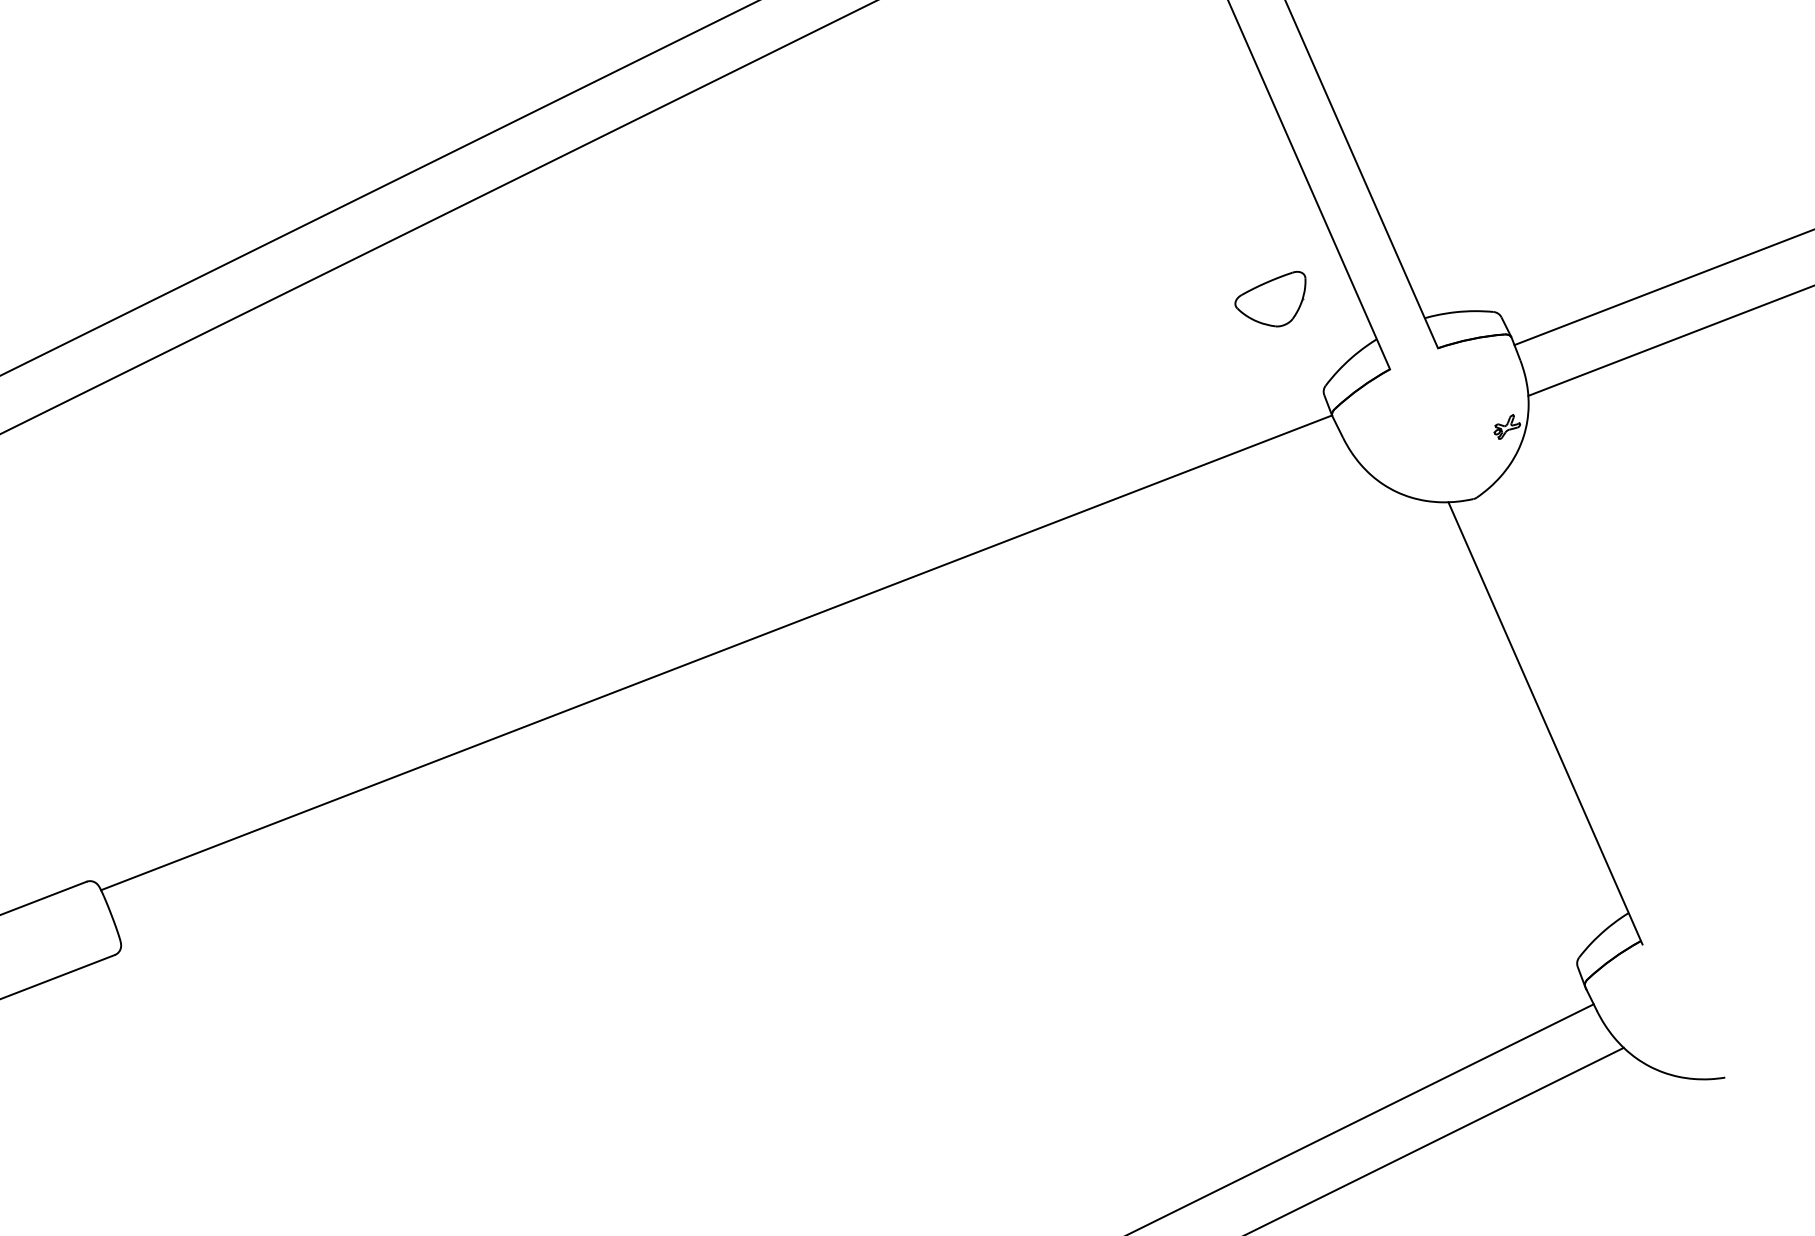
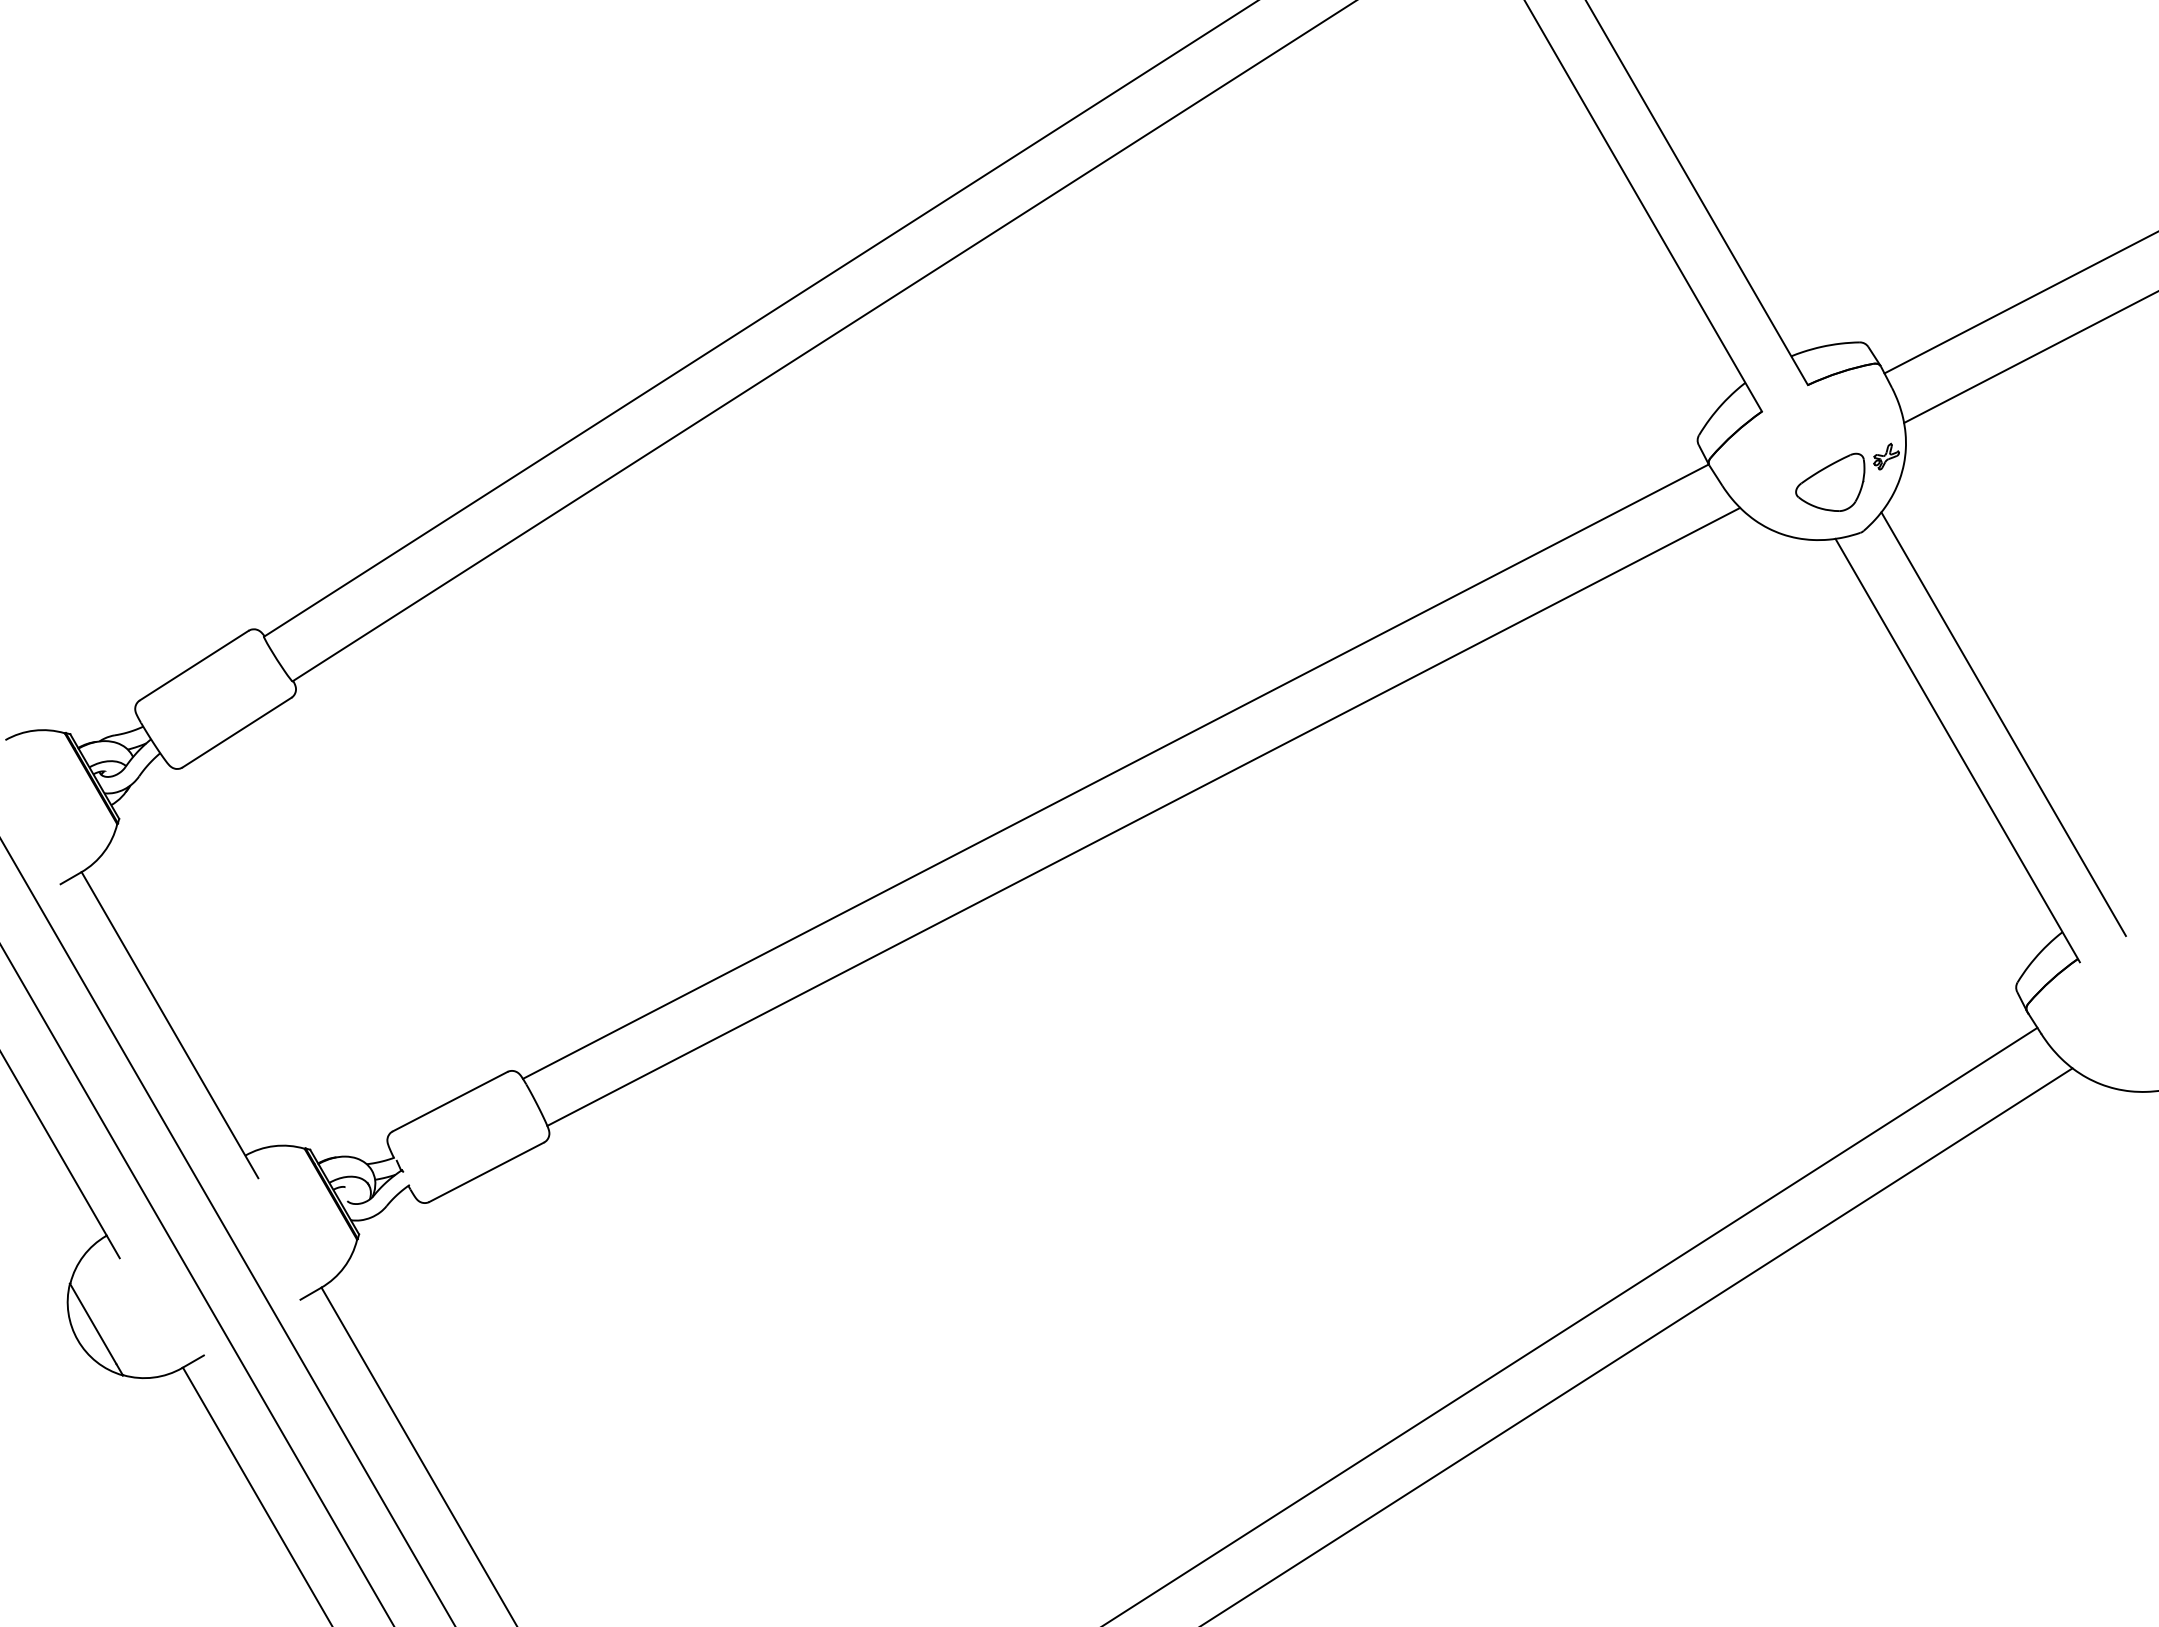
part: (1270, 296) -> (1830, 481), moved
line: (738, 699) -> (1143, 816), added
line: (1593, 702) -> (2003, 724), added

